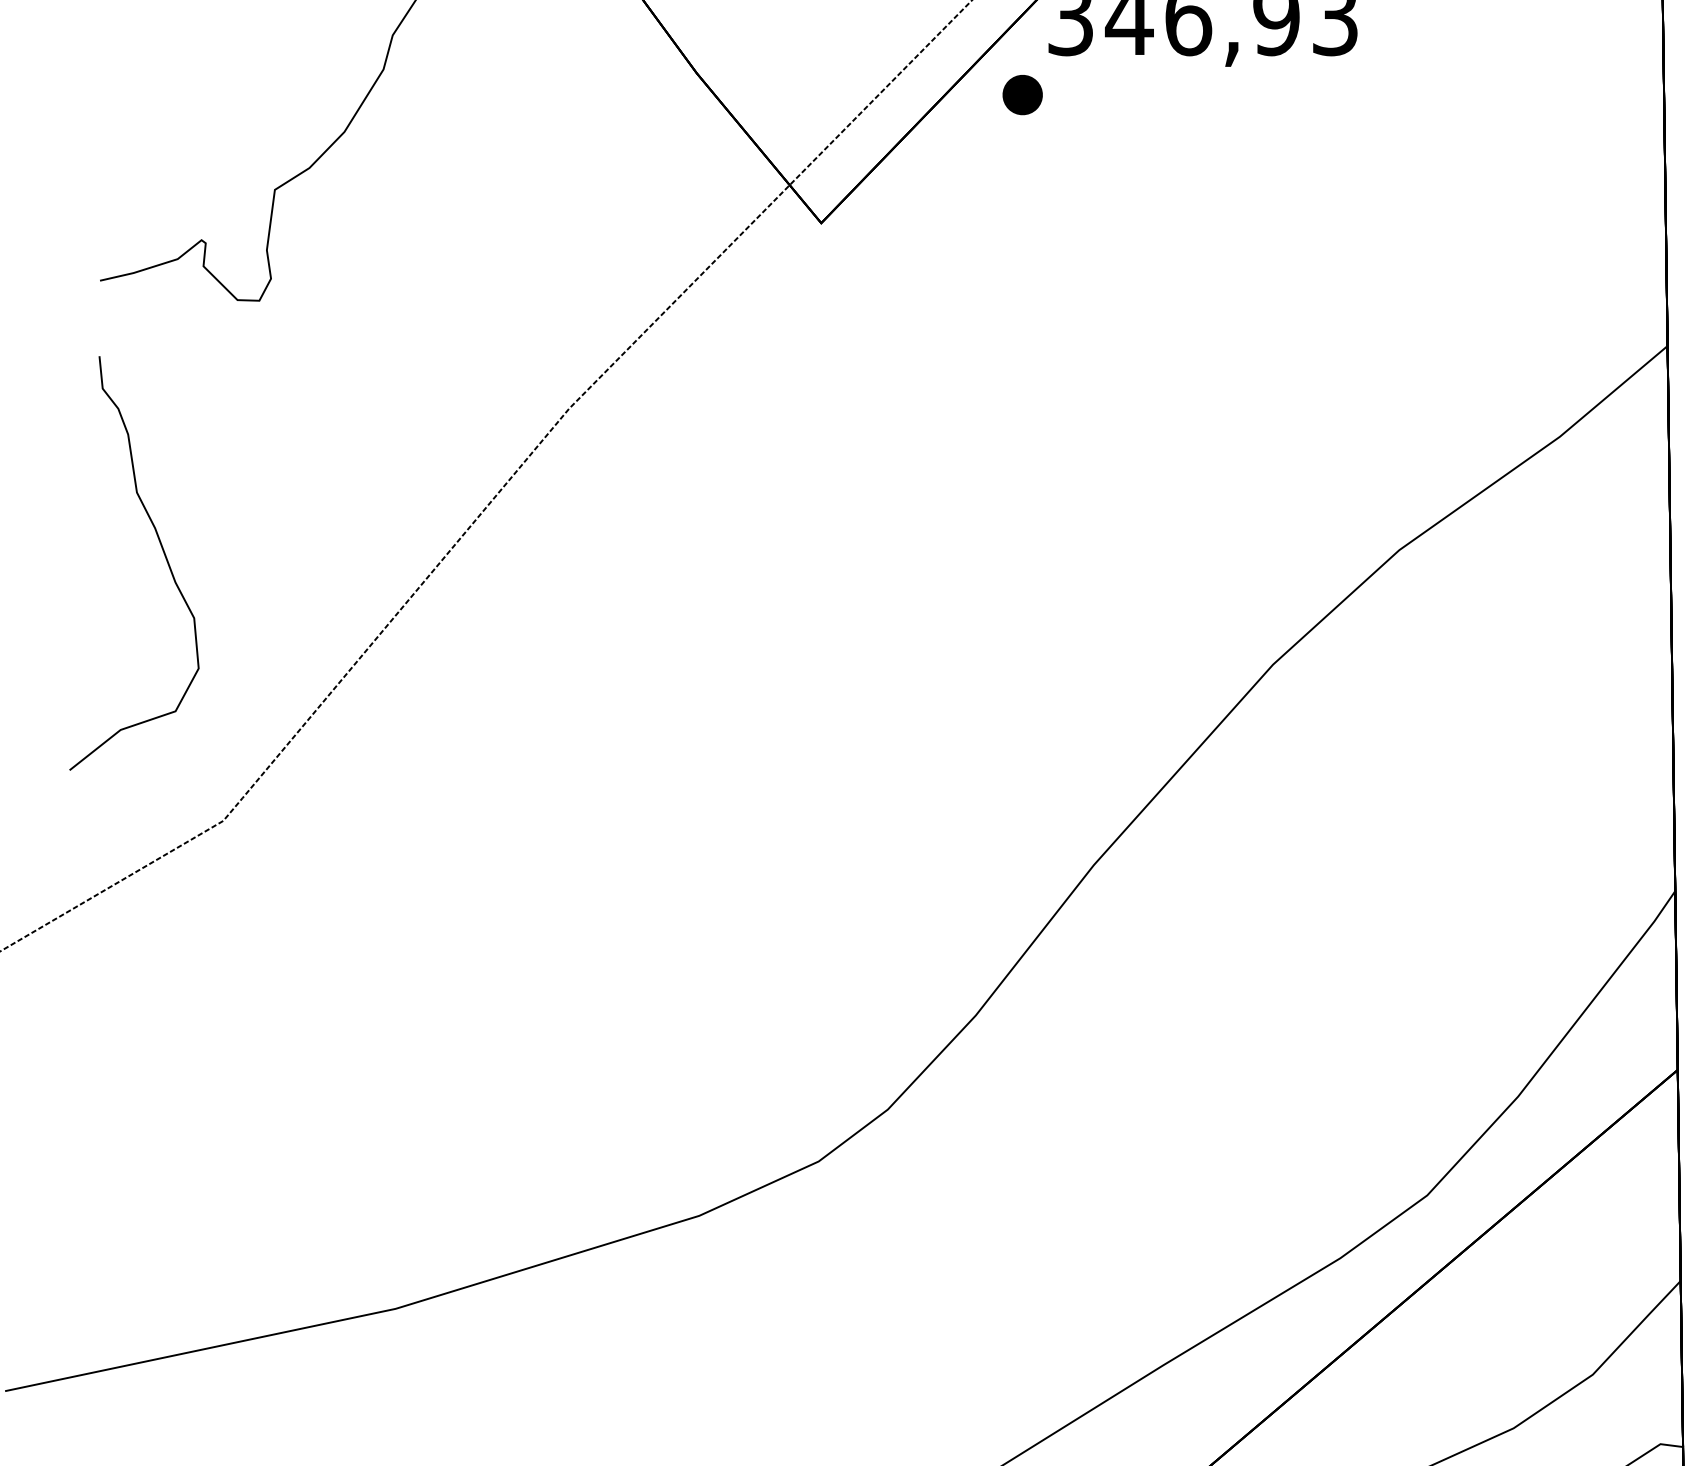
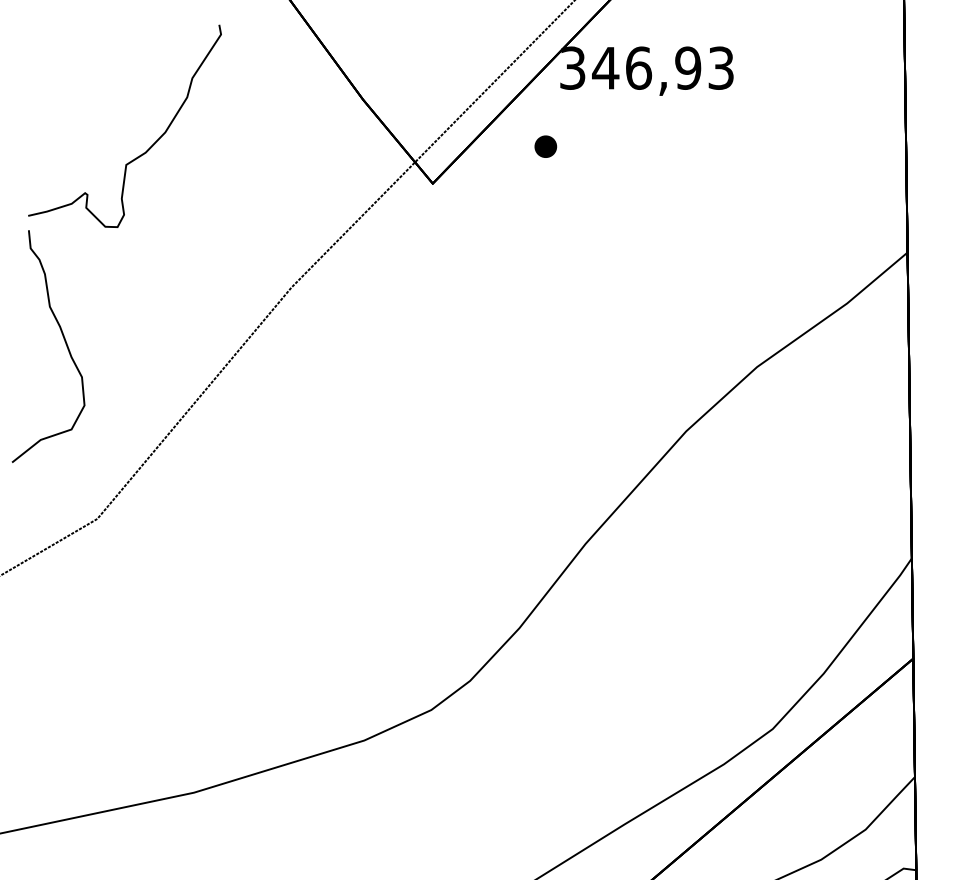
part: (1022, 94) -> (545, 146), moved
curve: (161, 550) -> (63, 339), moved

